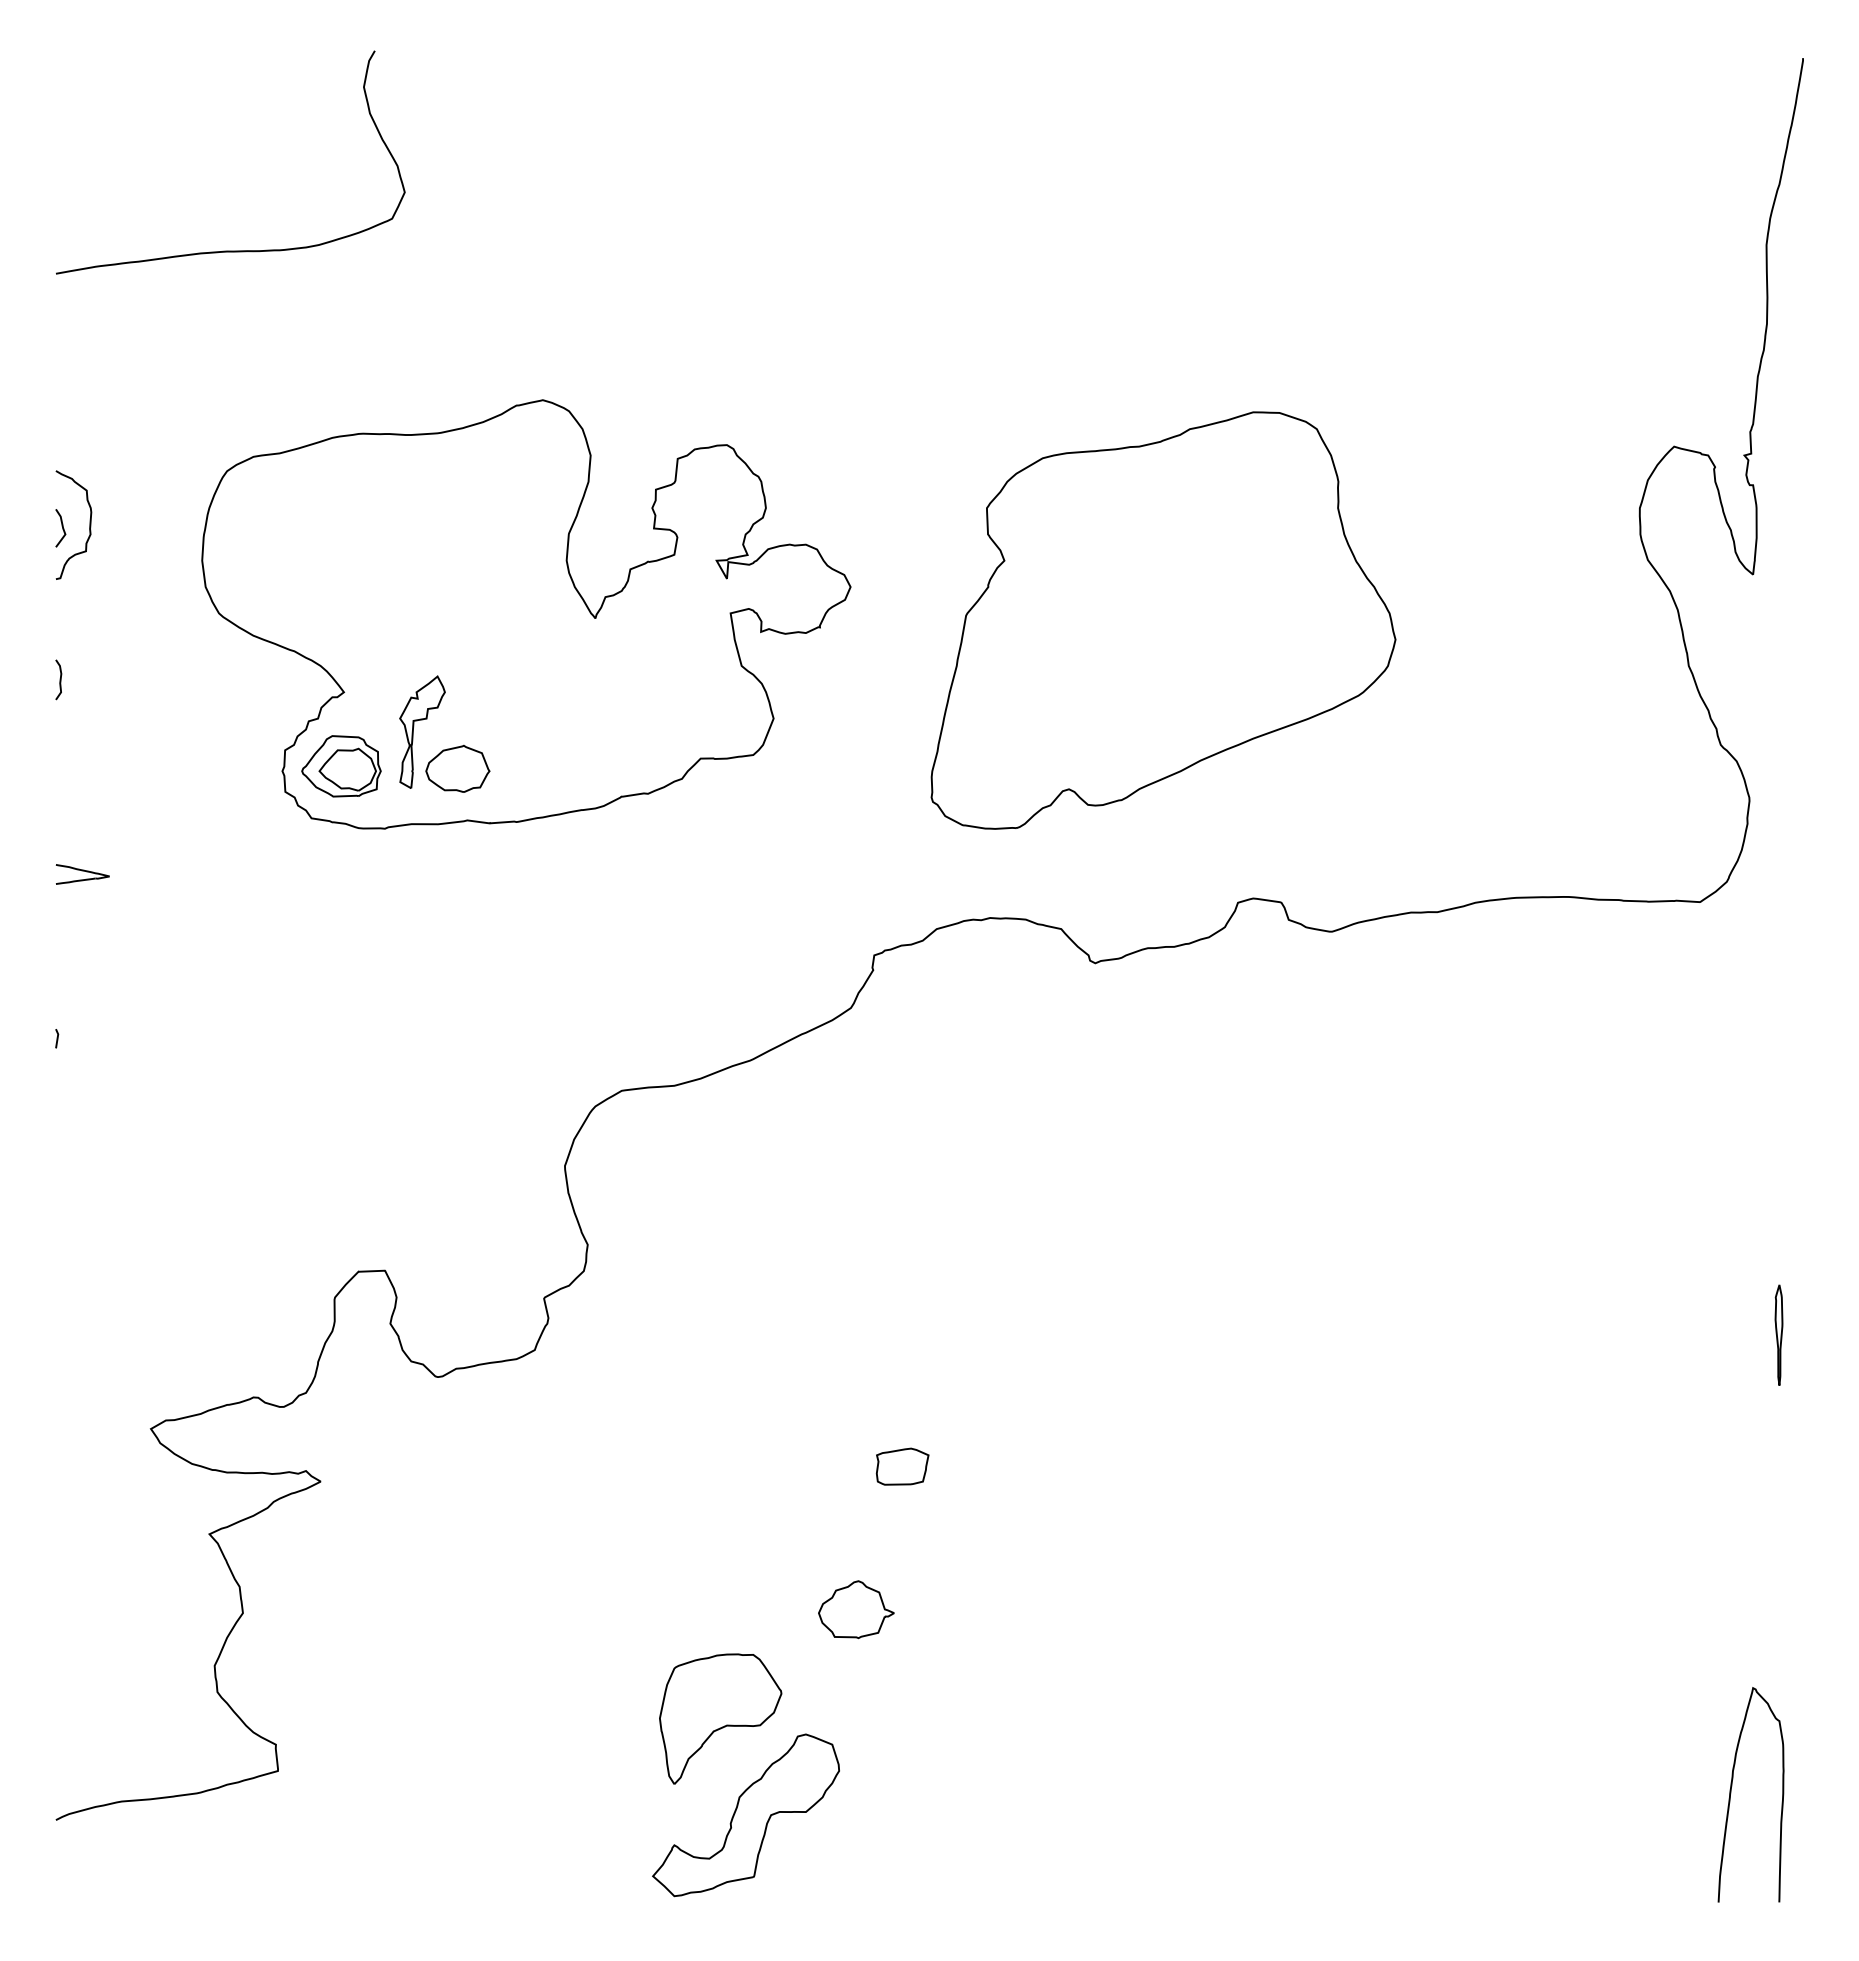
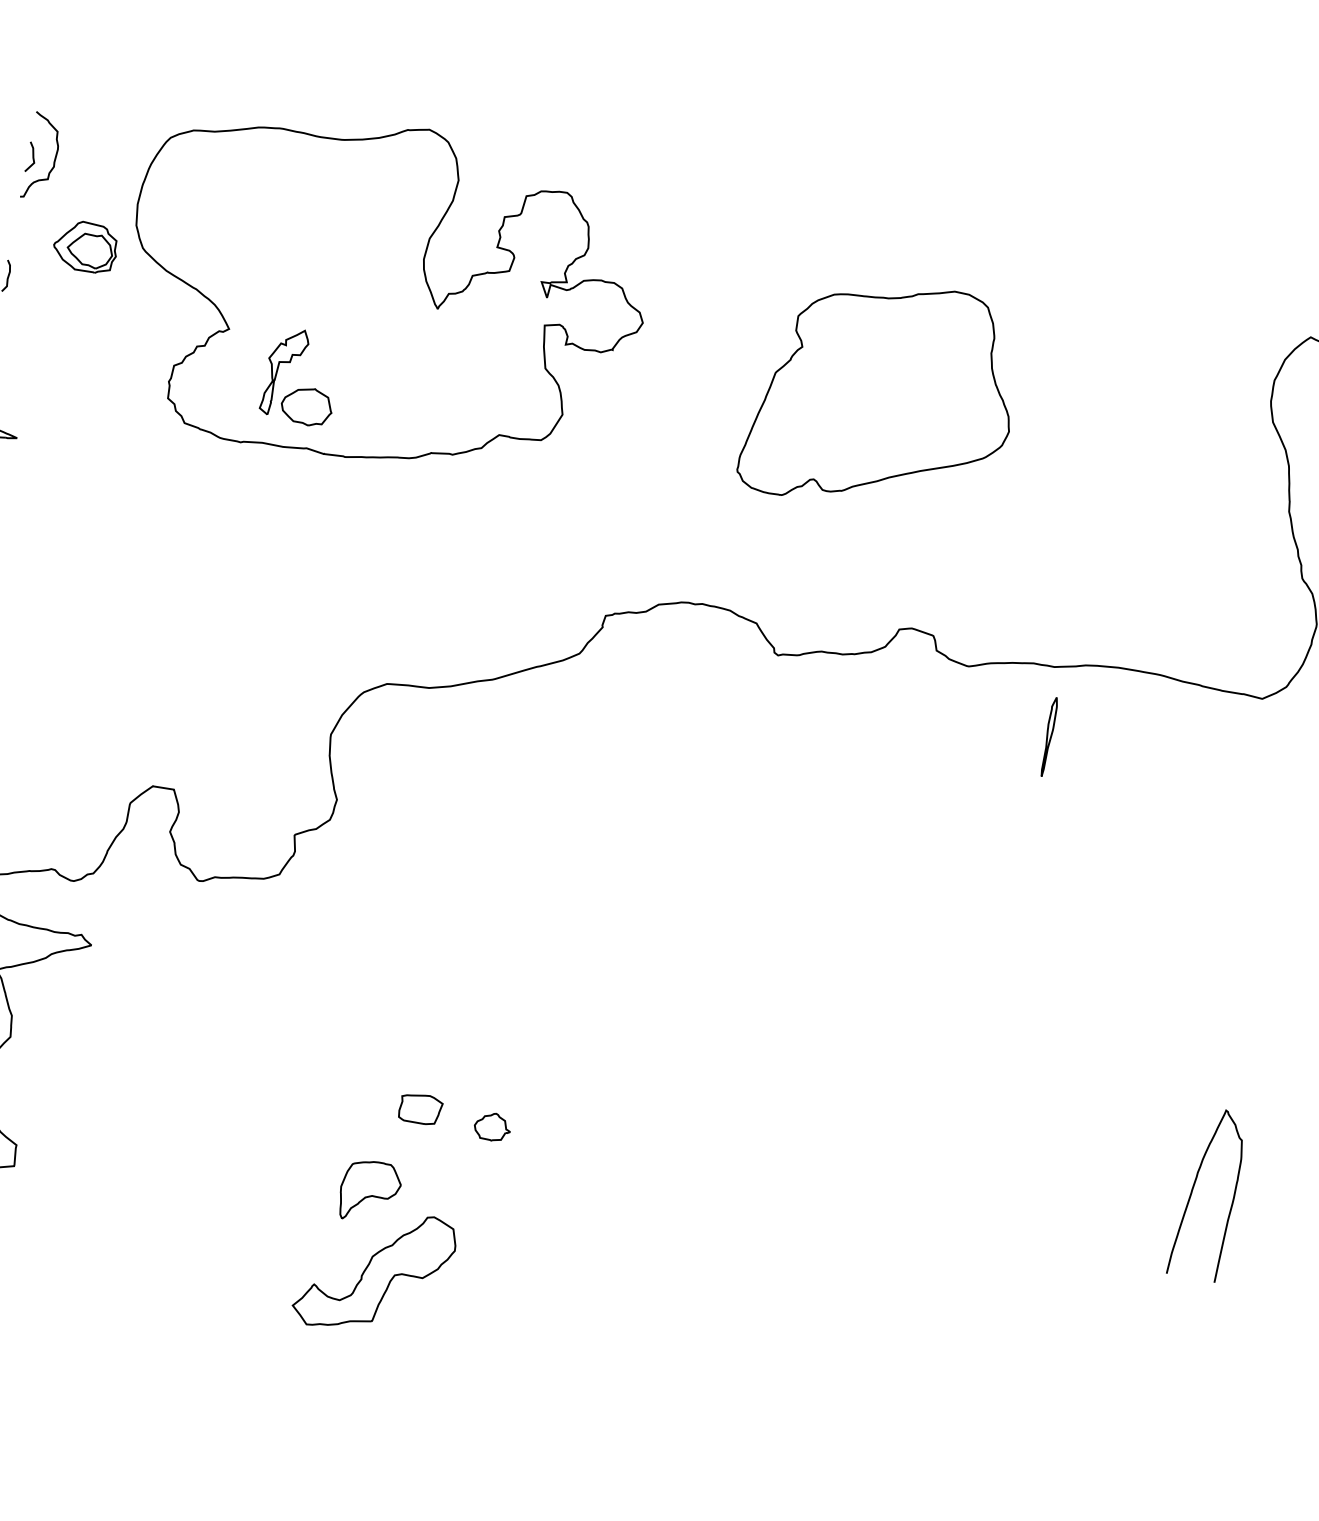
part: (1163, 620) -> (883, 396), size x0.7
part: (341, 766) -> (85, 247), moved
part: (1778, 1334) -> (1048, 736), moved
part: (902, 1466) -> (420, 1108), moved
part: (856, 1609) -> (492, 1126), size x0.6
part: (720, 1718) -> (369, 1191), size x0.6
curve: (1731, 1793) -> (1193, 1190), moved

